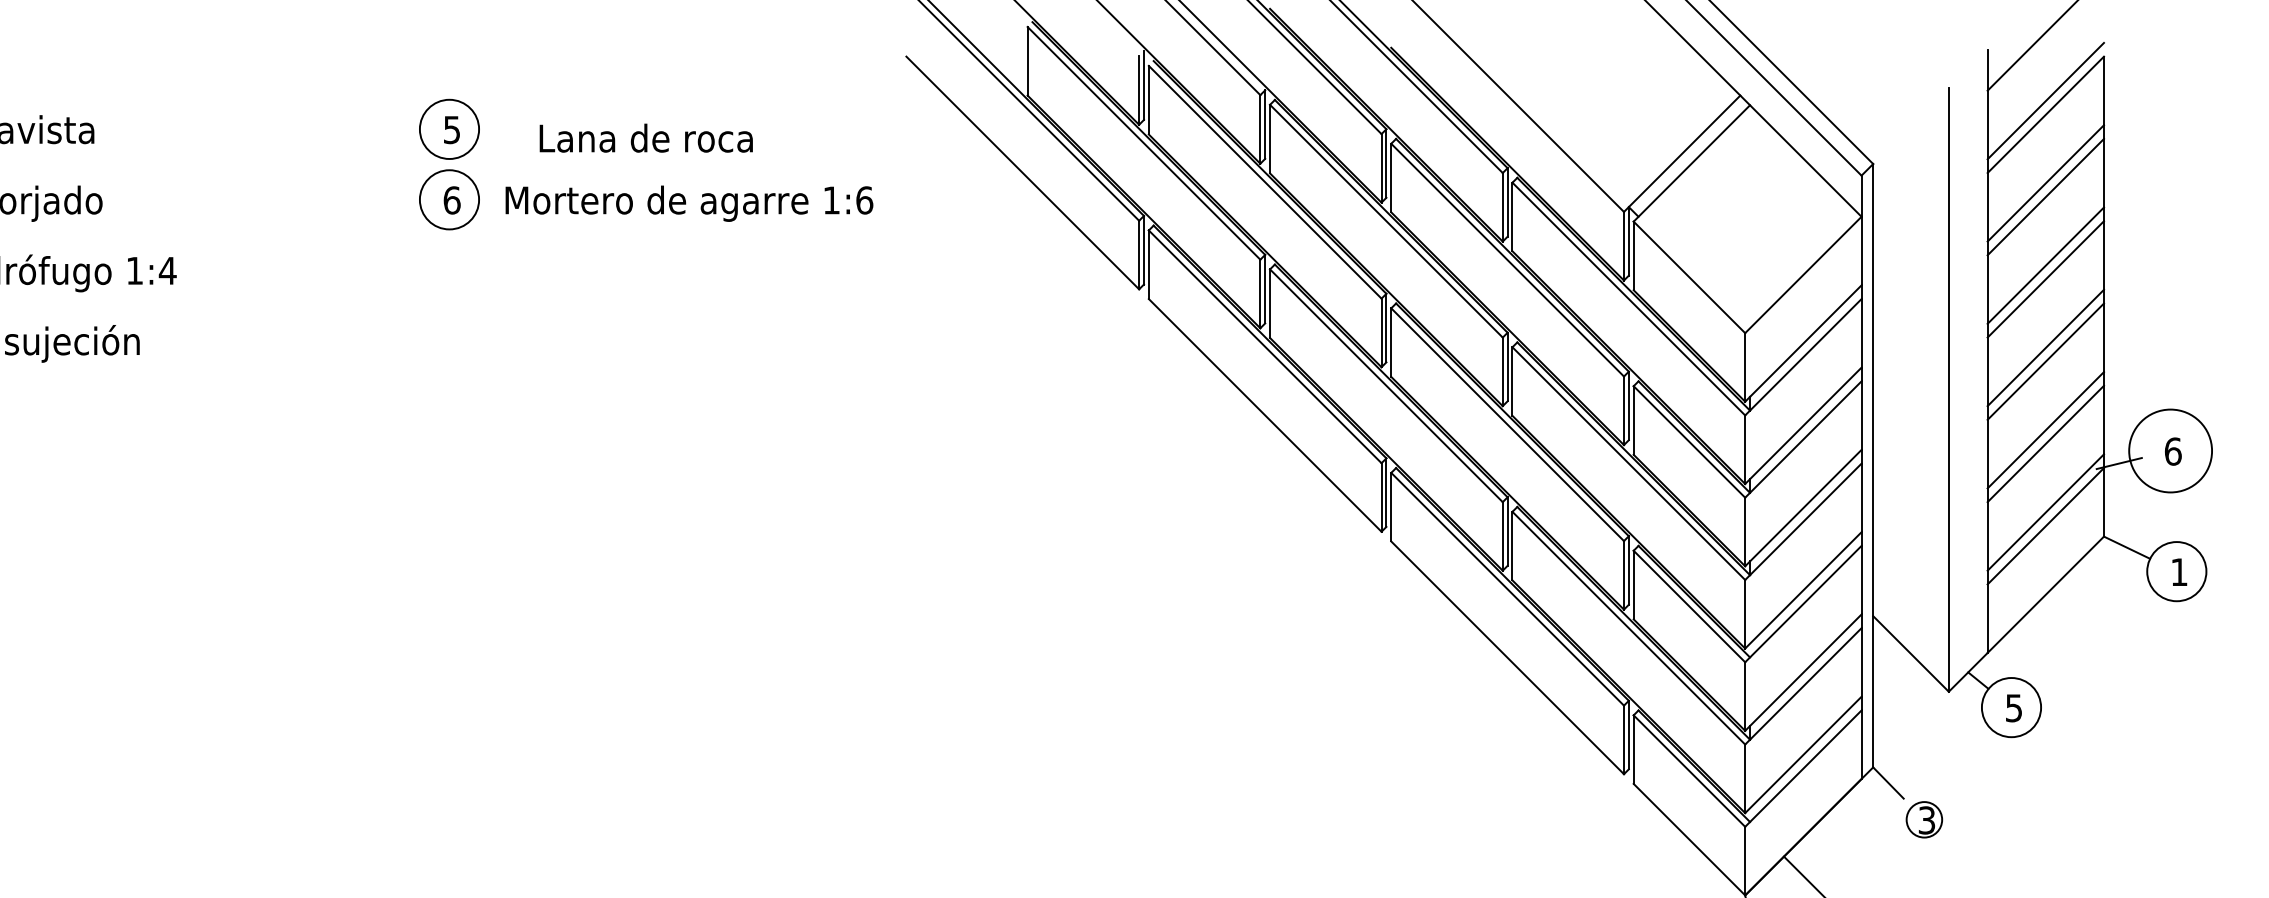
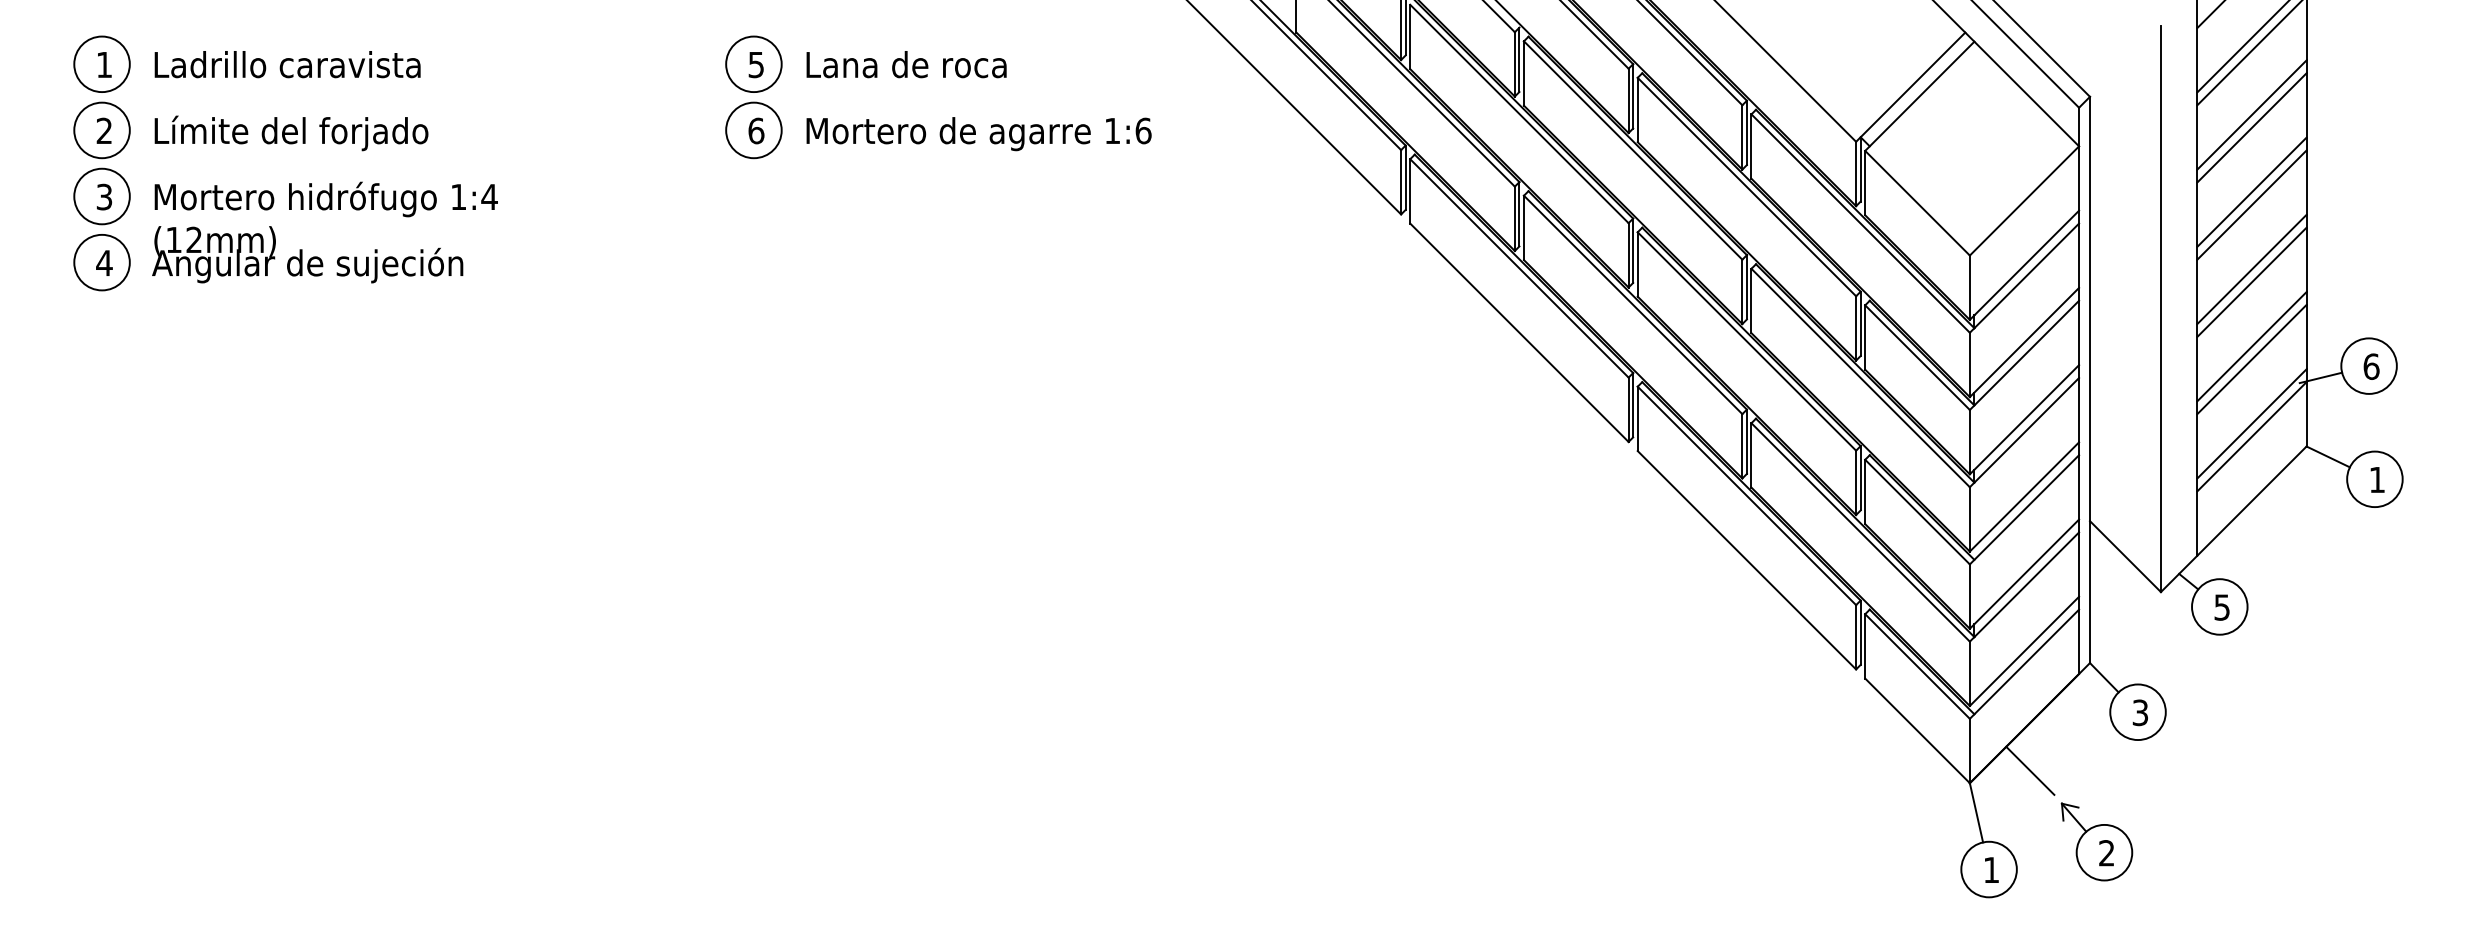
text: (646, 138) -> (906, 64), moved
circle: (2169, 450) -> (2368, 365), size x0.71
circle: (1923, 820) -> (2137, 712), size x1.67

